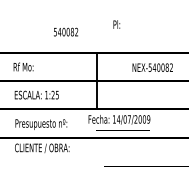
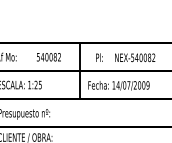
text: (116, 24) -> (99, 57), moved
text: (65, 31) -> (48, 56), moved
text: (119, 119) -> (118, 85), moved

